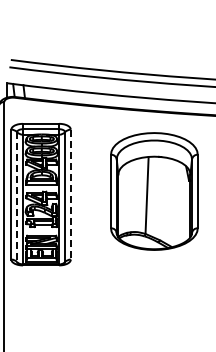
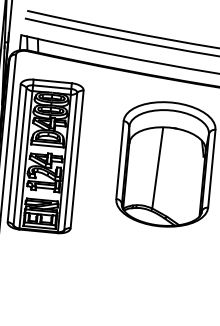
line: (70, 194) -> (76, 159), dashed -> solid
line: (17, 197) -> (20, 157), dashed -> solid

